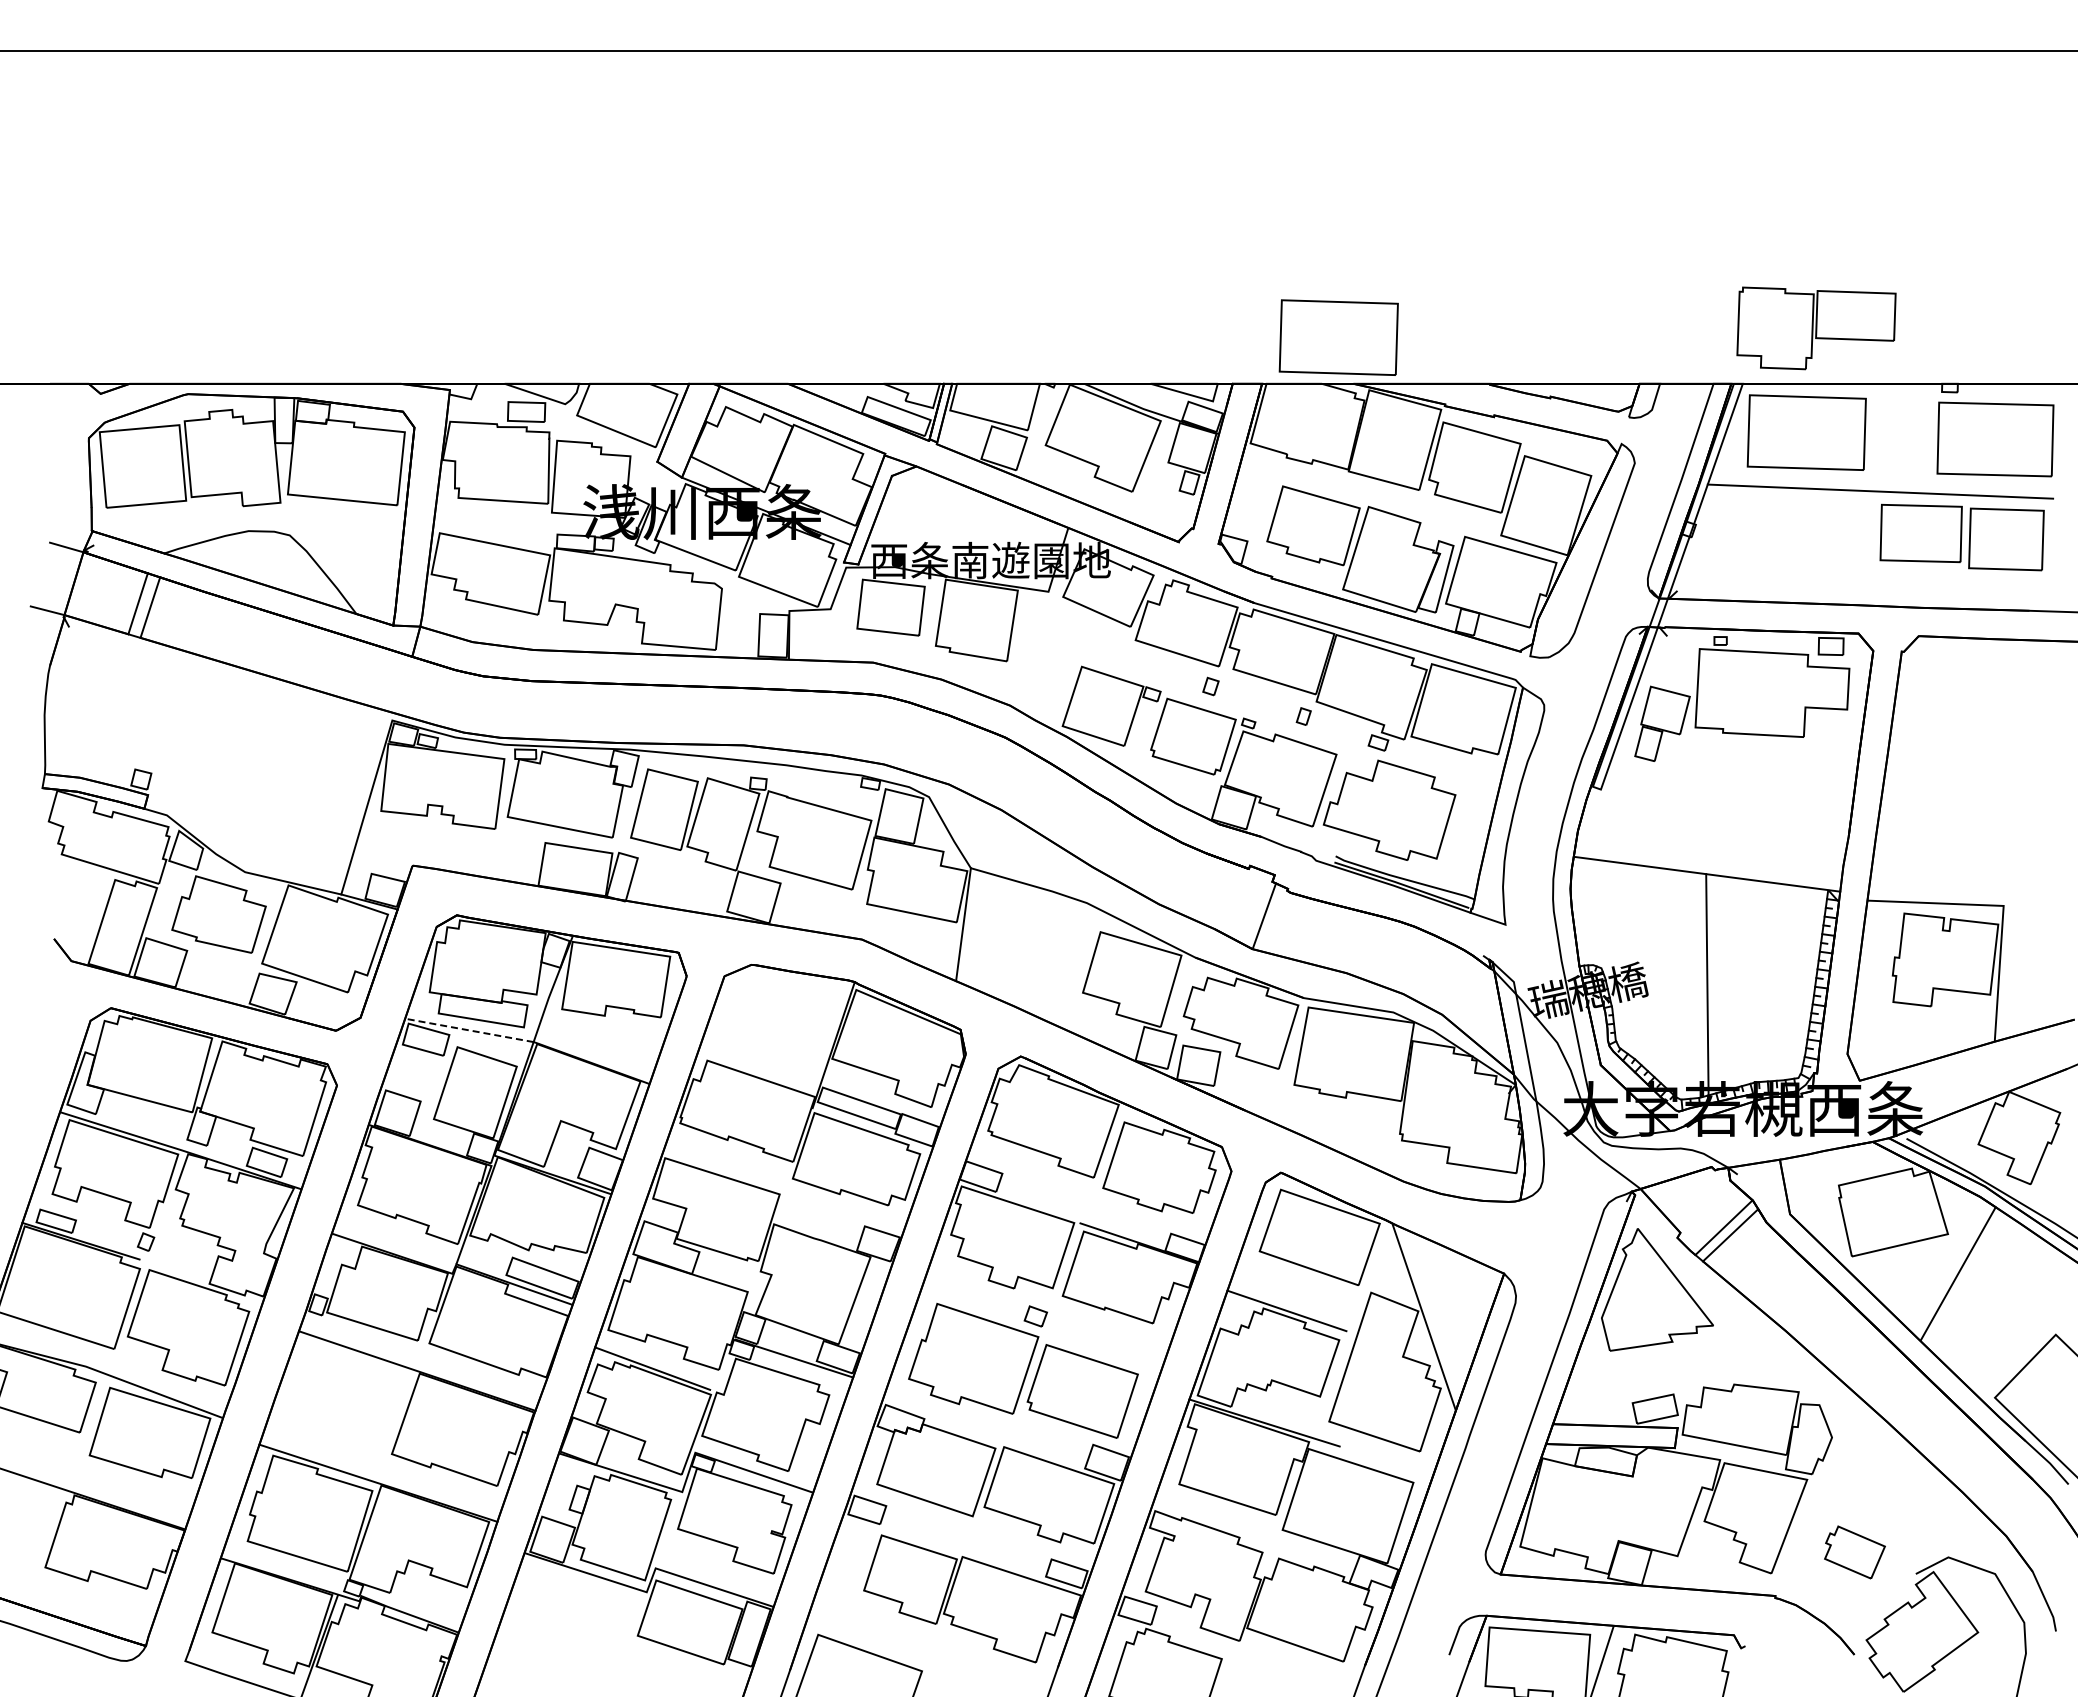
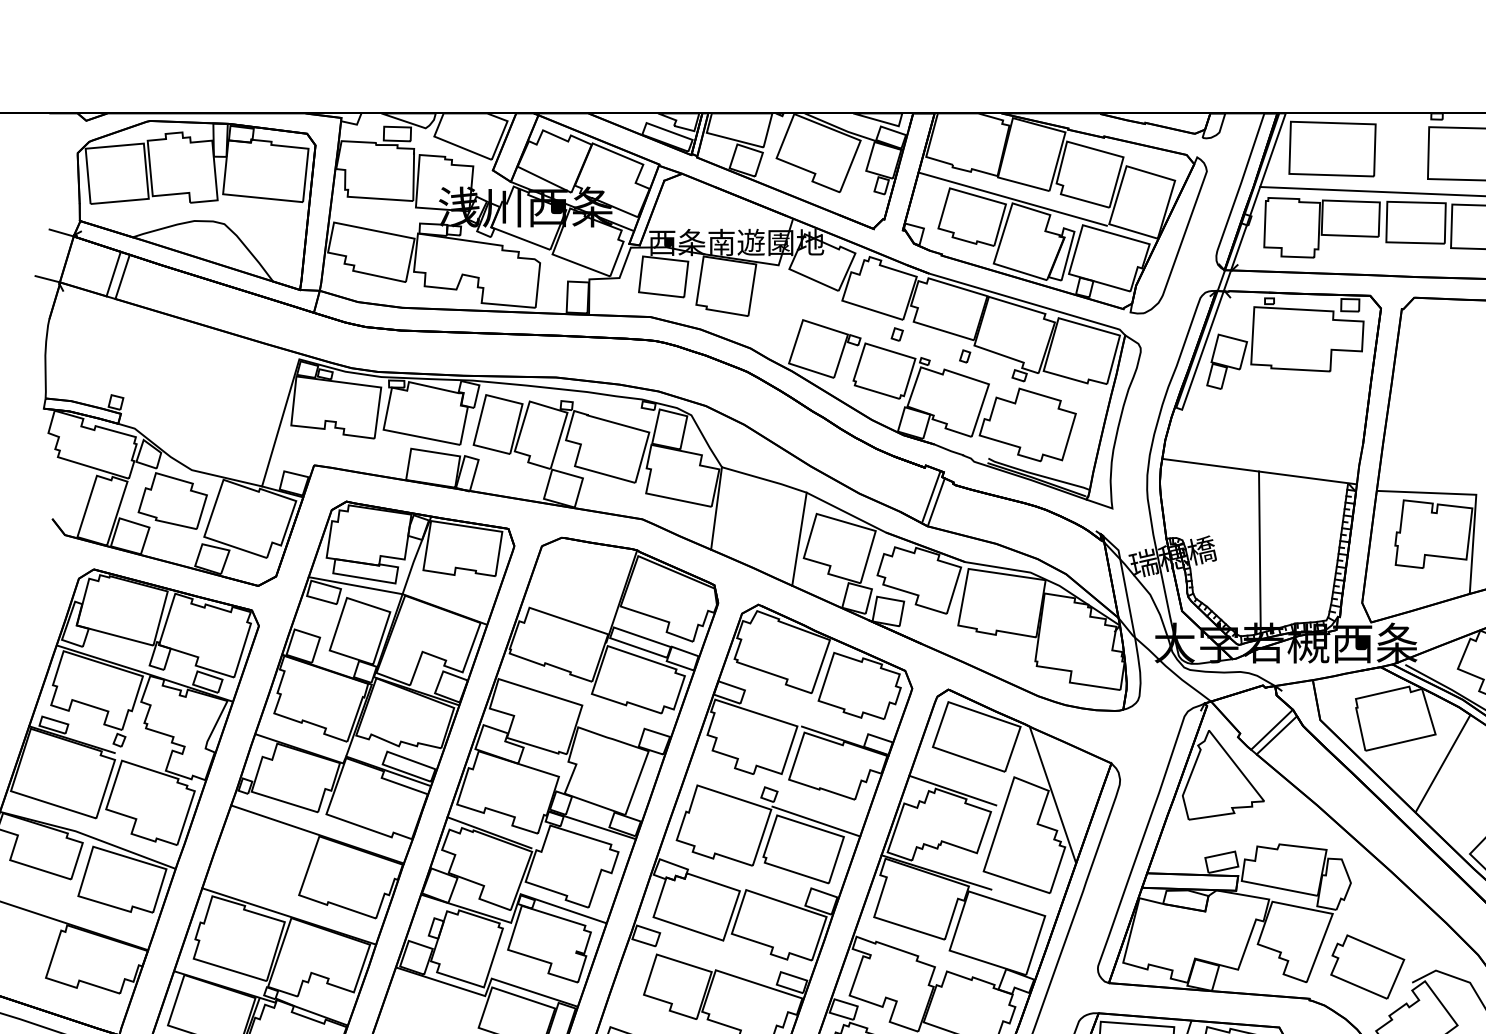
part: (1816, 328) -> (1322, 227), moved
part: (1338, 337) -> (990, 79), removed
line: (1368, 500) -> (1012, 198), added
line: (1257, 908) -> (931, 496), added
line: (1076, 966) -> (799, 539), added
line: (468, 1030) -> (355, 585), dashed -> solid
line: (1100, 1352) -> (816, 820), added
part: (1854, 1552) -> (1367, 967), size x1.67

